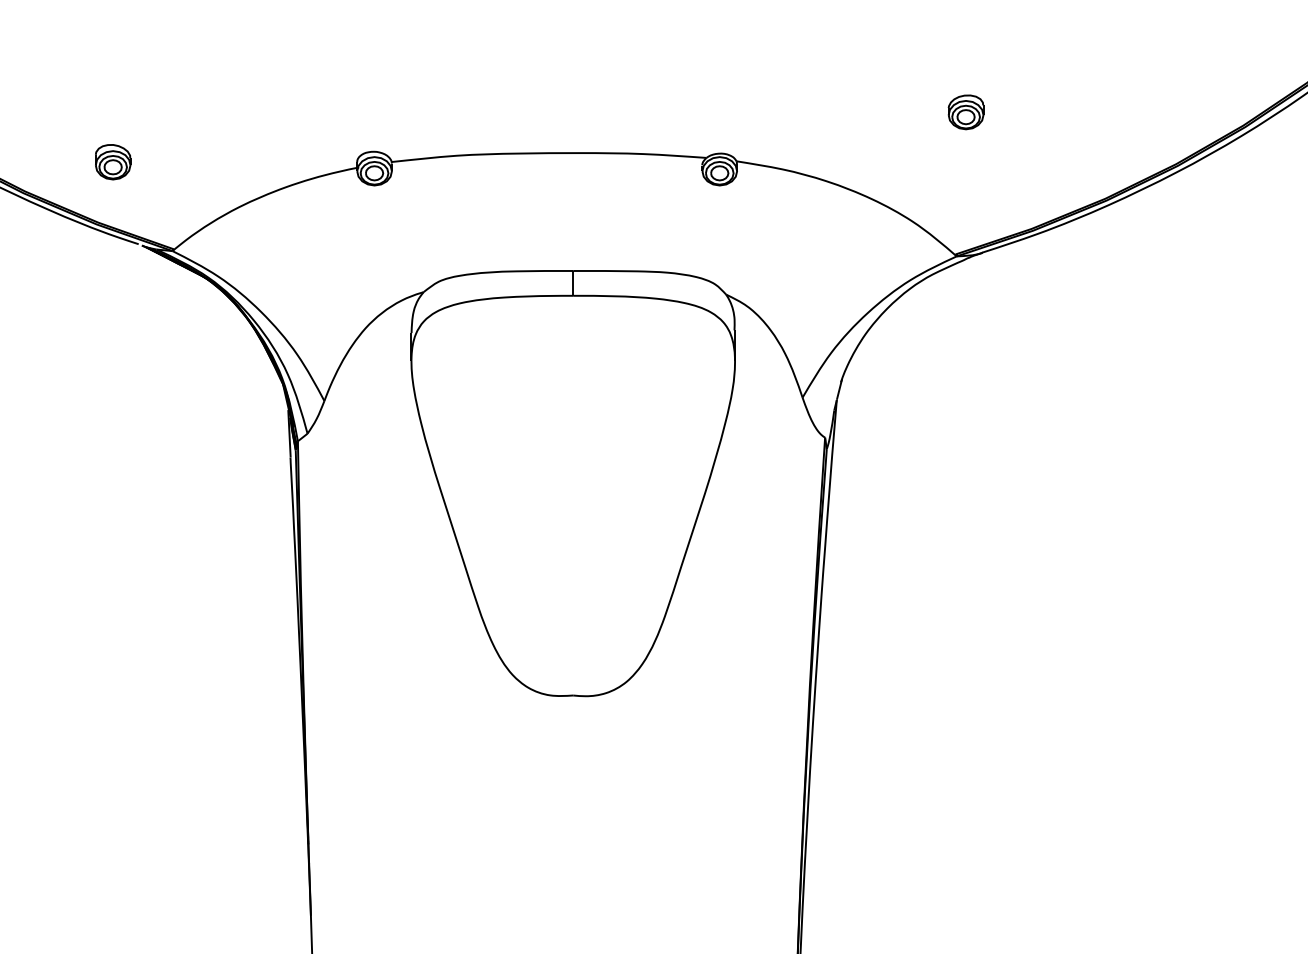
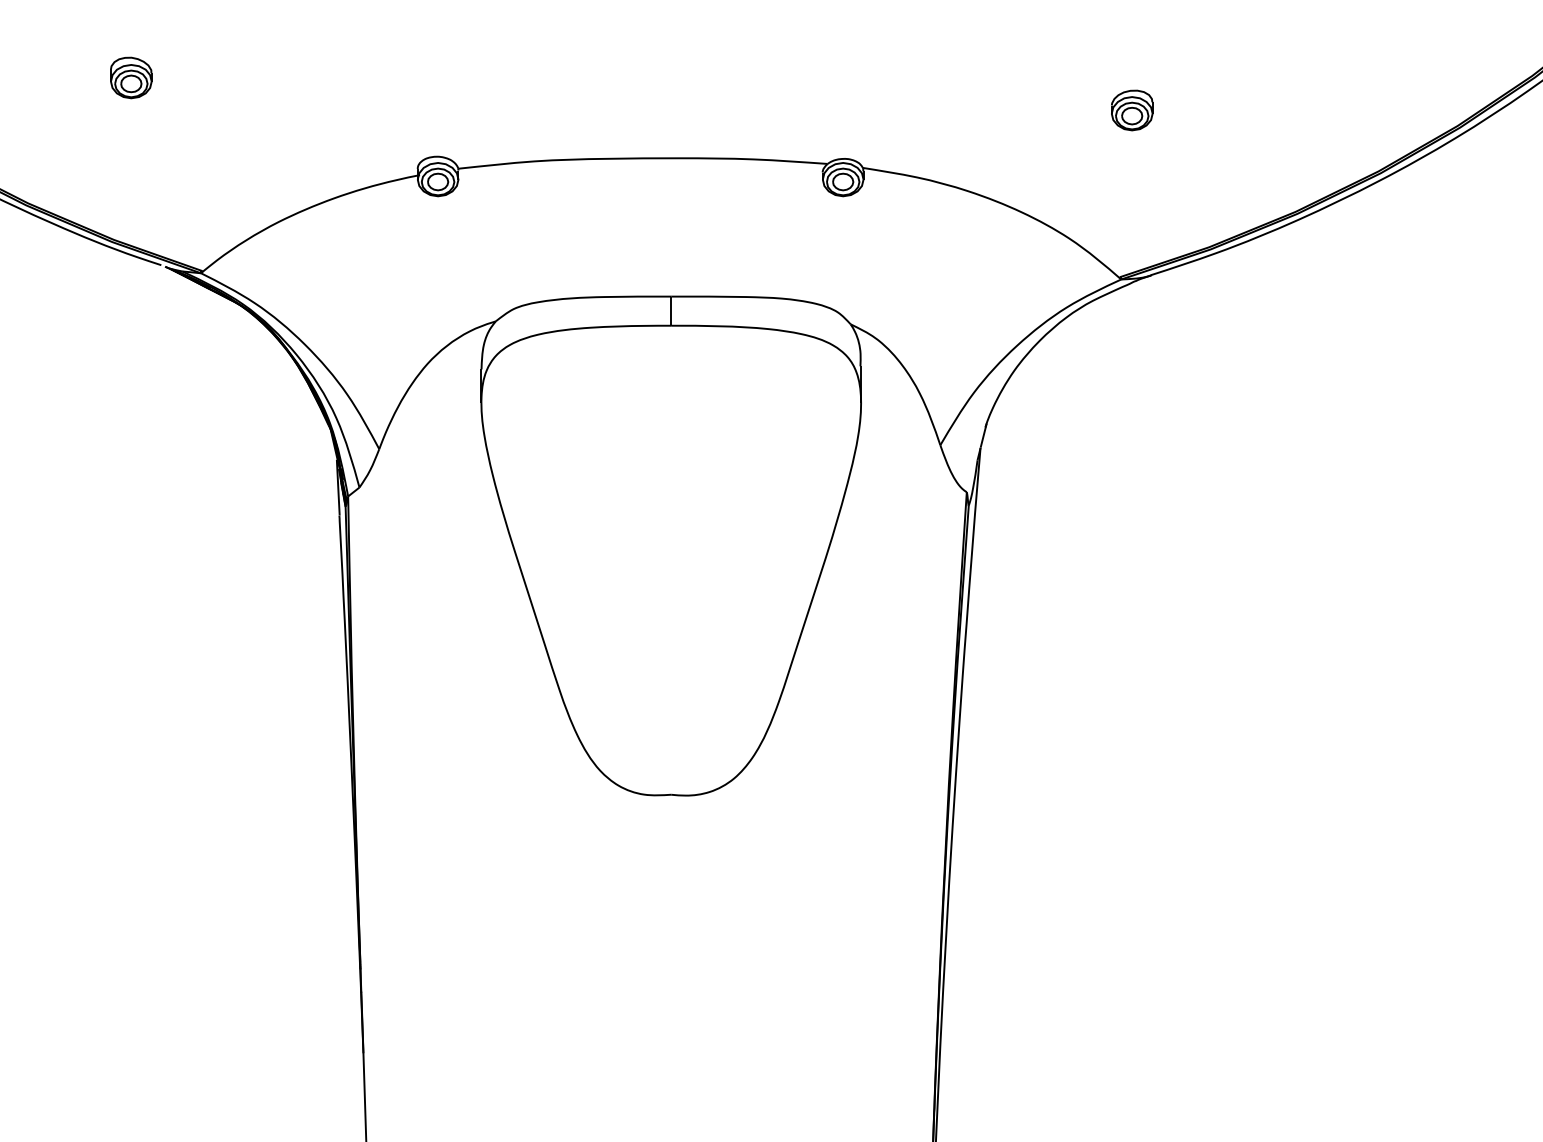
part: (113, 161) -> (131, 77), moved

